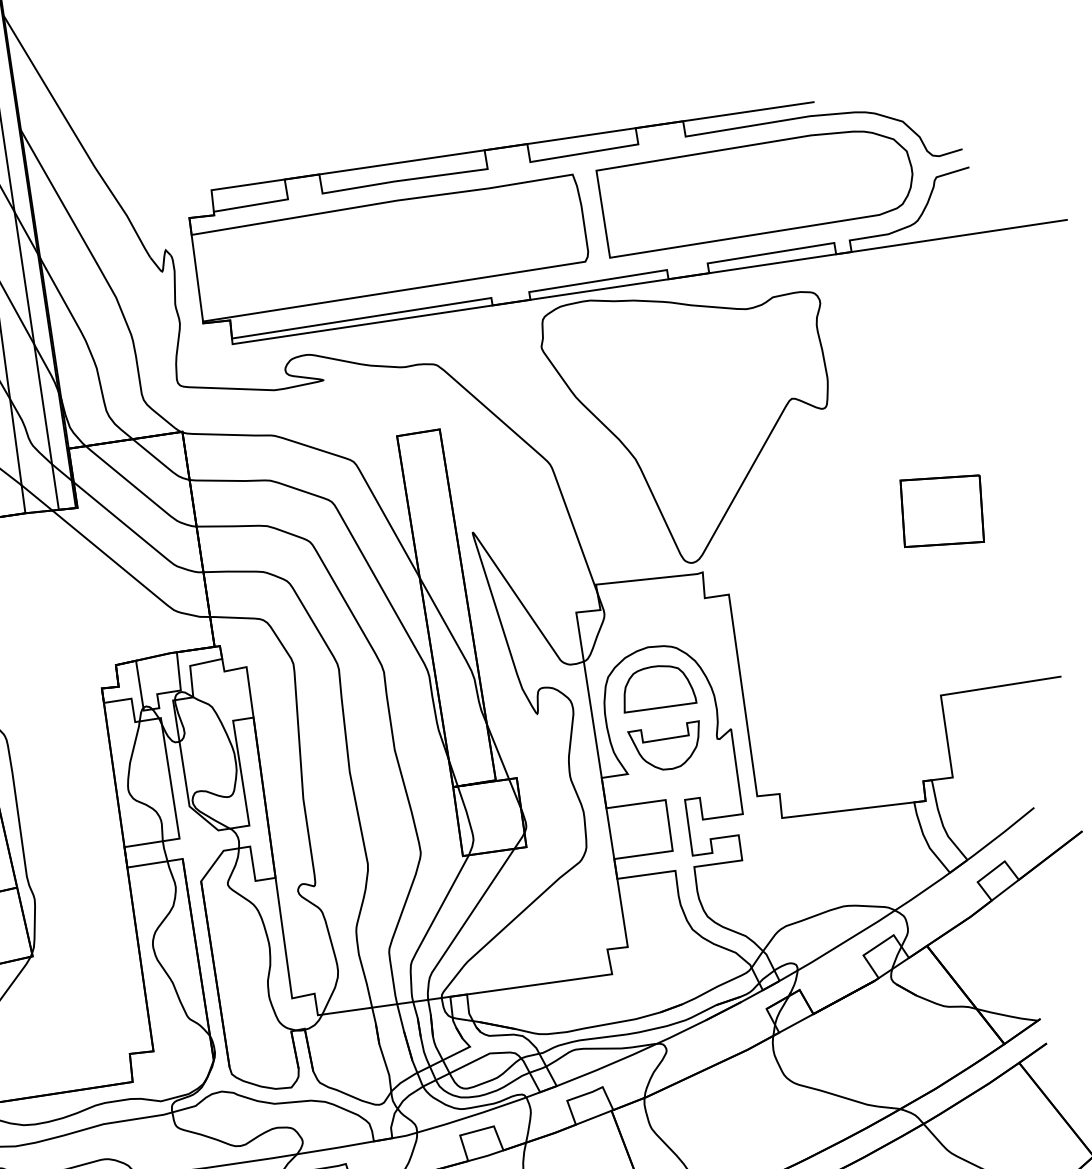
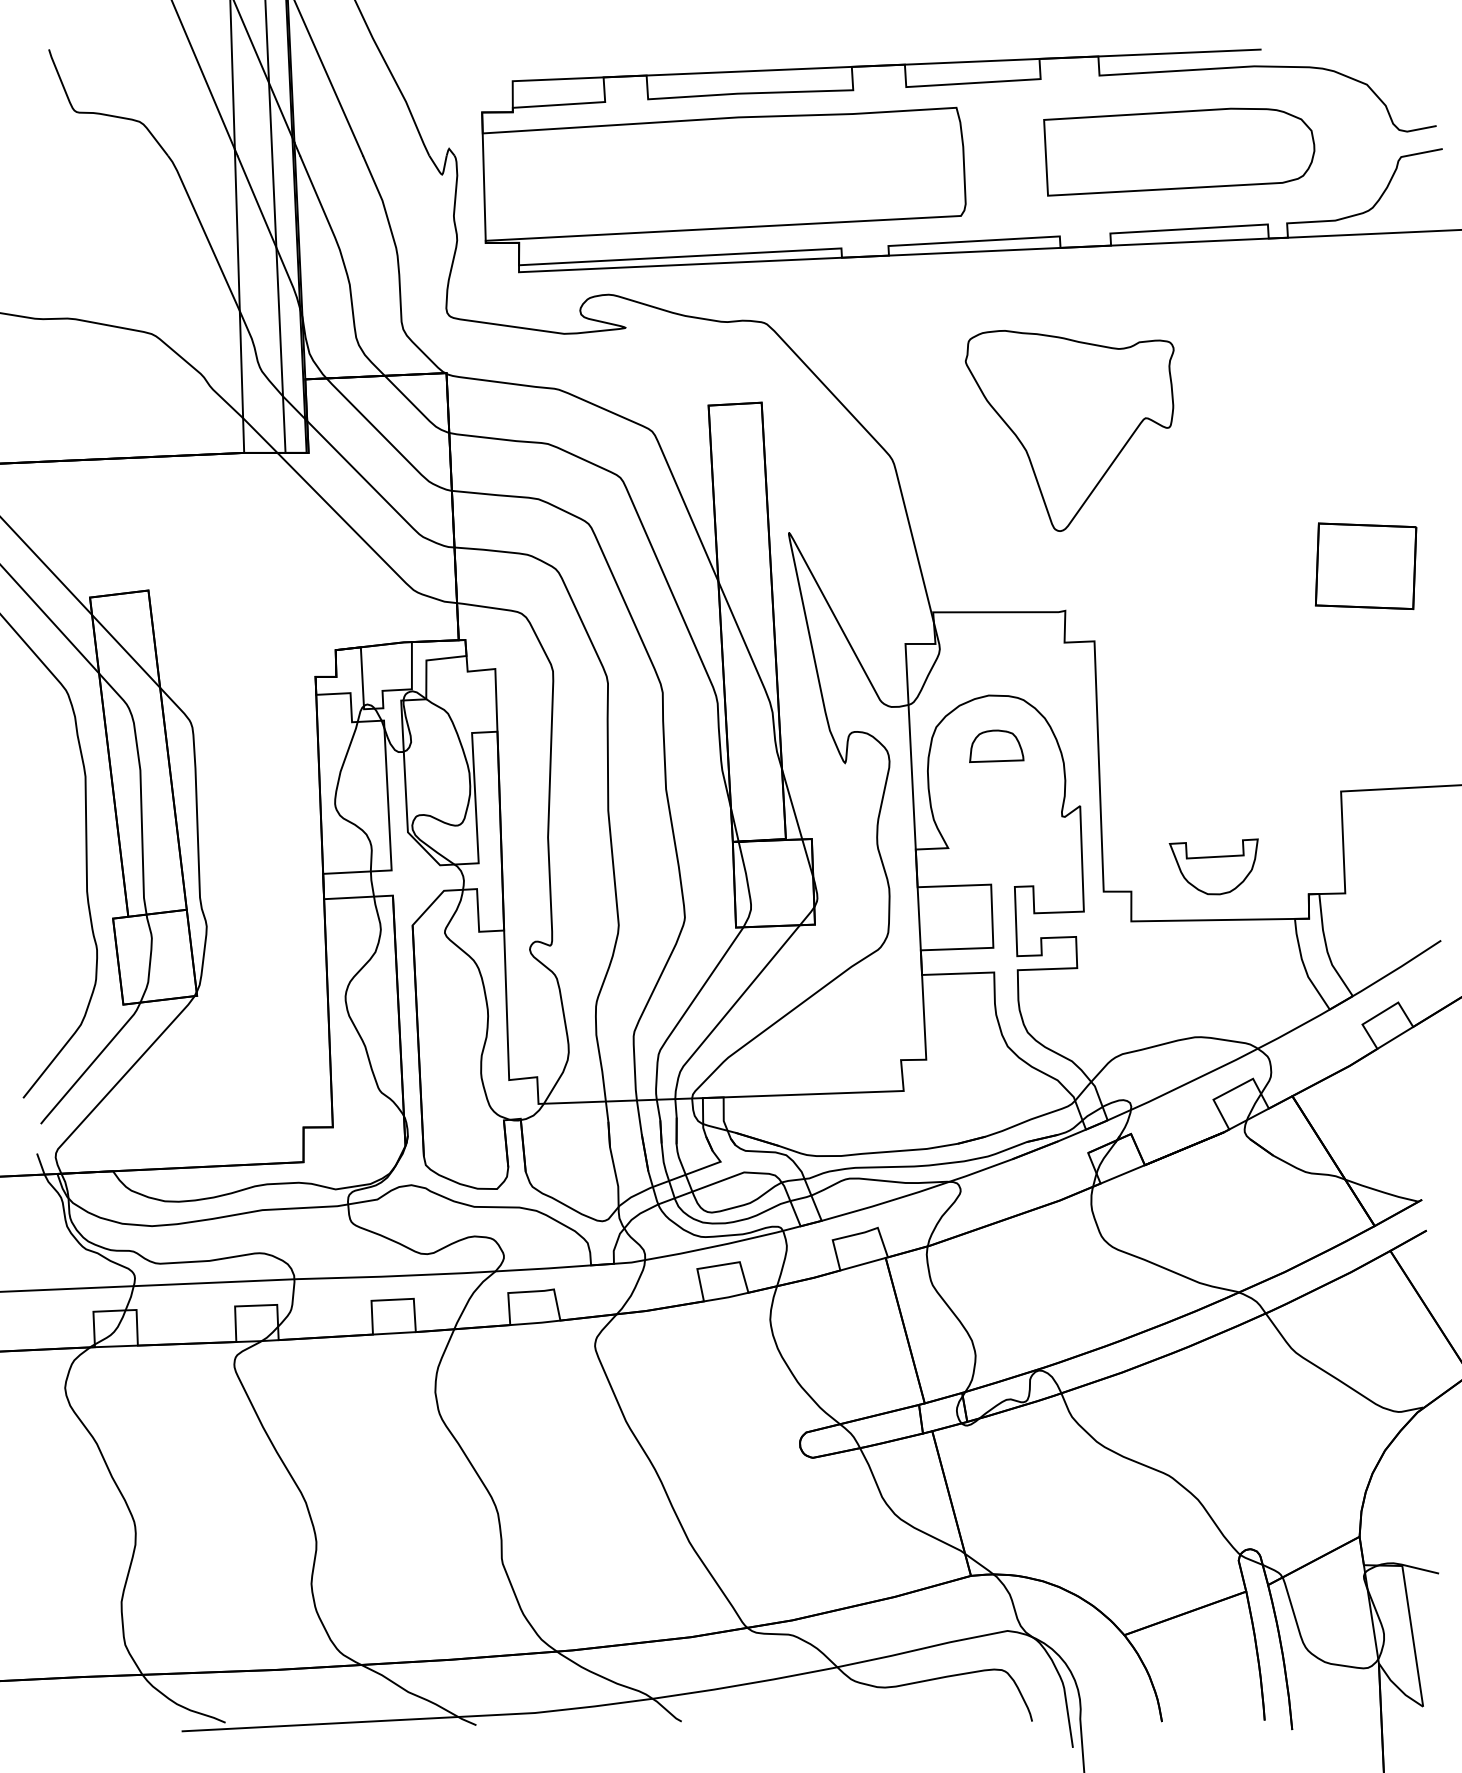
part: (756, 192) -> (1179, 152), size x0.7
part: (691, 426) -> (1069, 430), size x0.6
part: (658, 687) -> (996, 746), size x0.6
part: (665, 746) -> (1213, 866), moved

